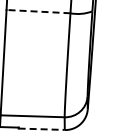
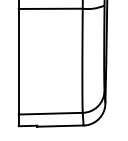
line: (38, 11) -> (50, 8), dashed -> solid
line: (41, 129) -> (60, 126), dashed -> solid

